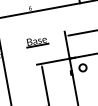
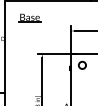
part: (36, 40) -> (29, 17), moved

